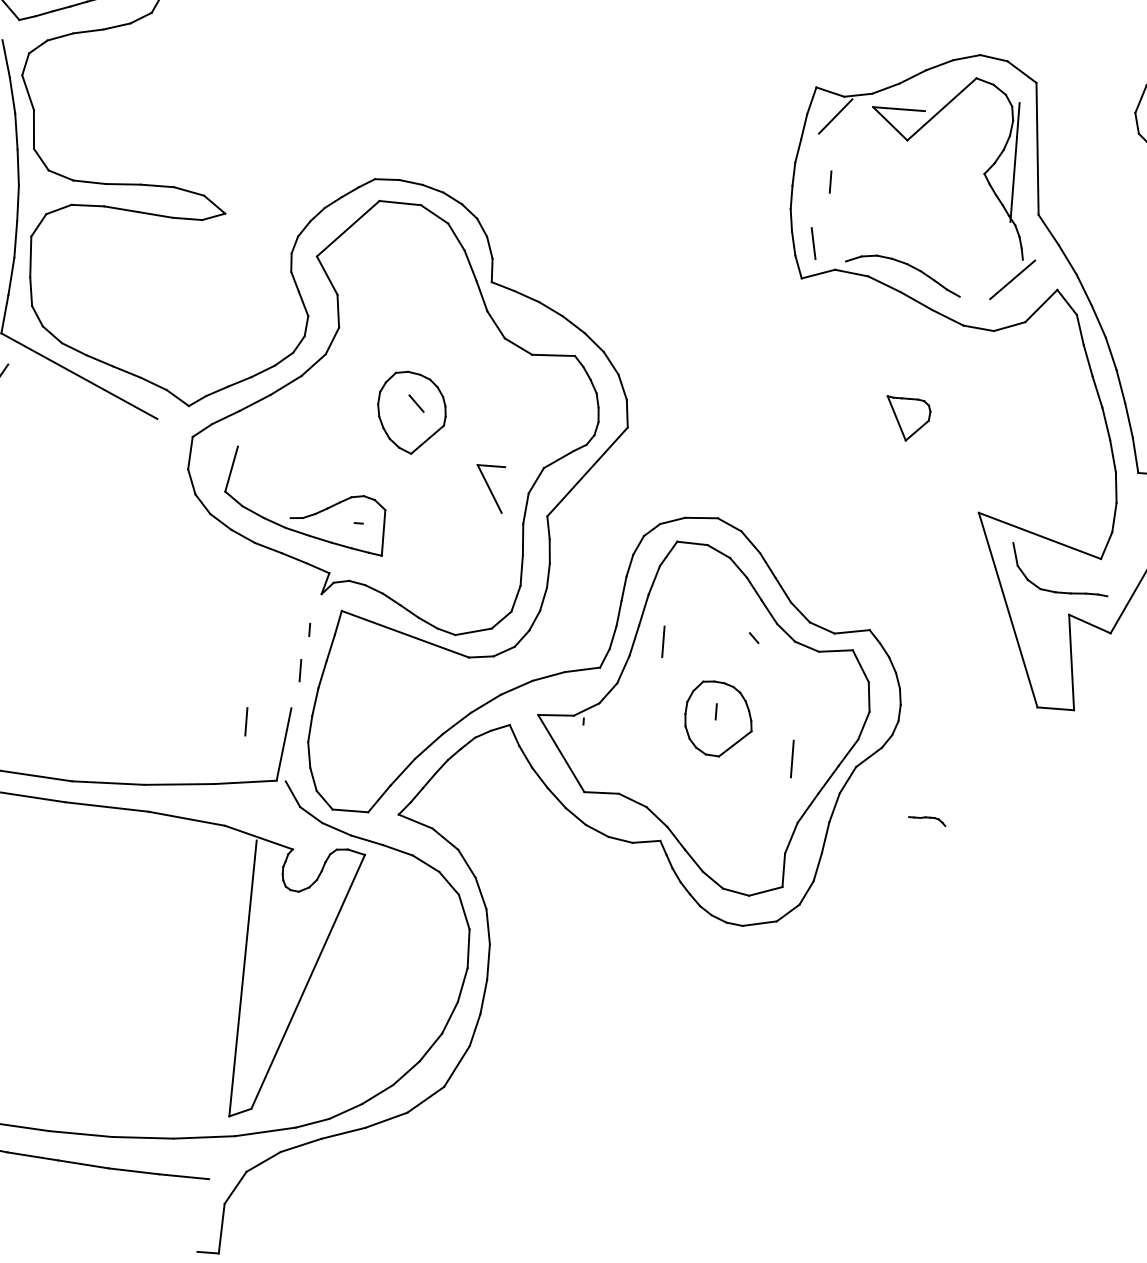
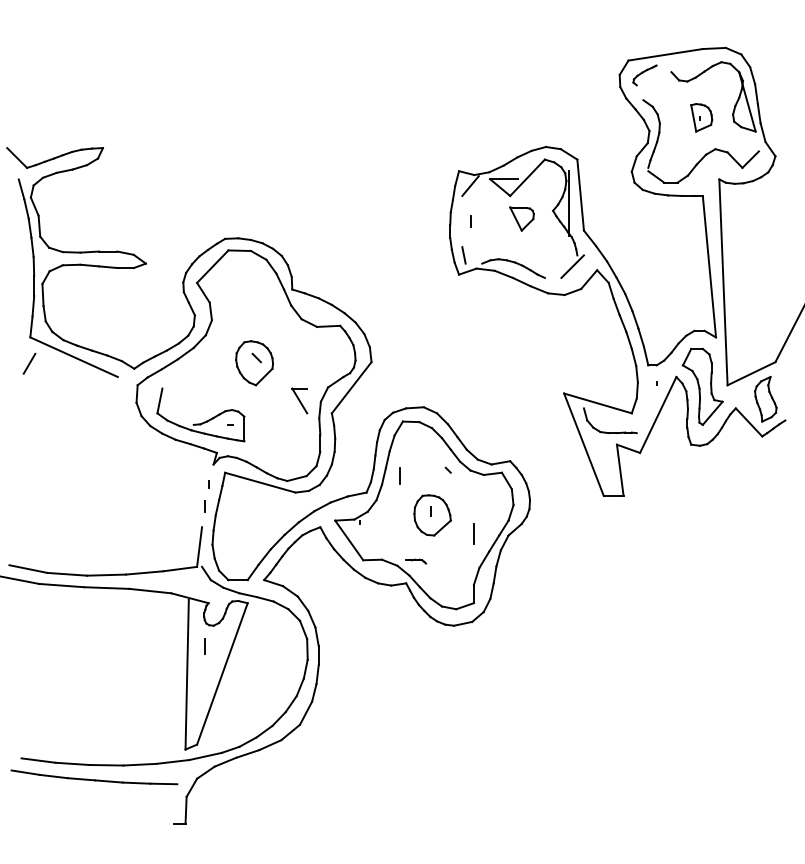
part: (906, 418) -> (521, 218), moved
line: (244, 721) -> (204, 646), moved
part: (927, 820) -> (416, 561), moved

